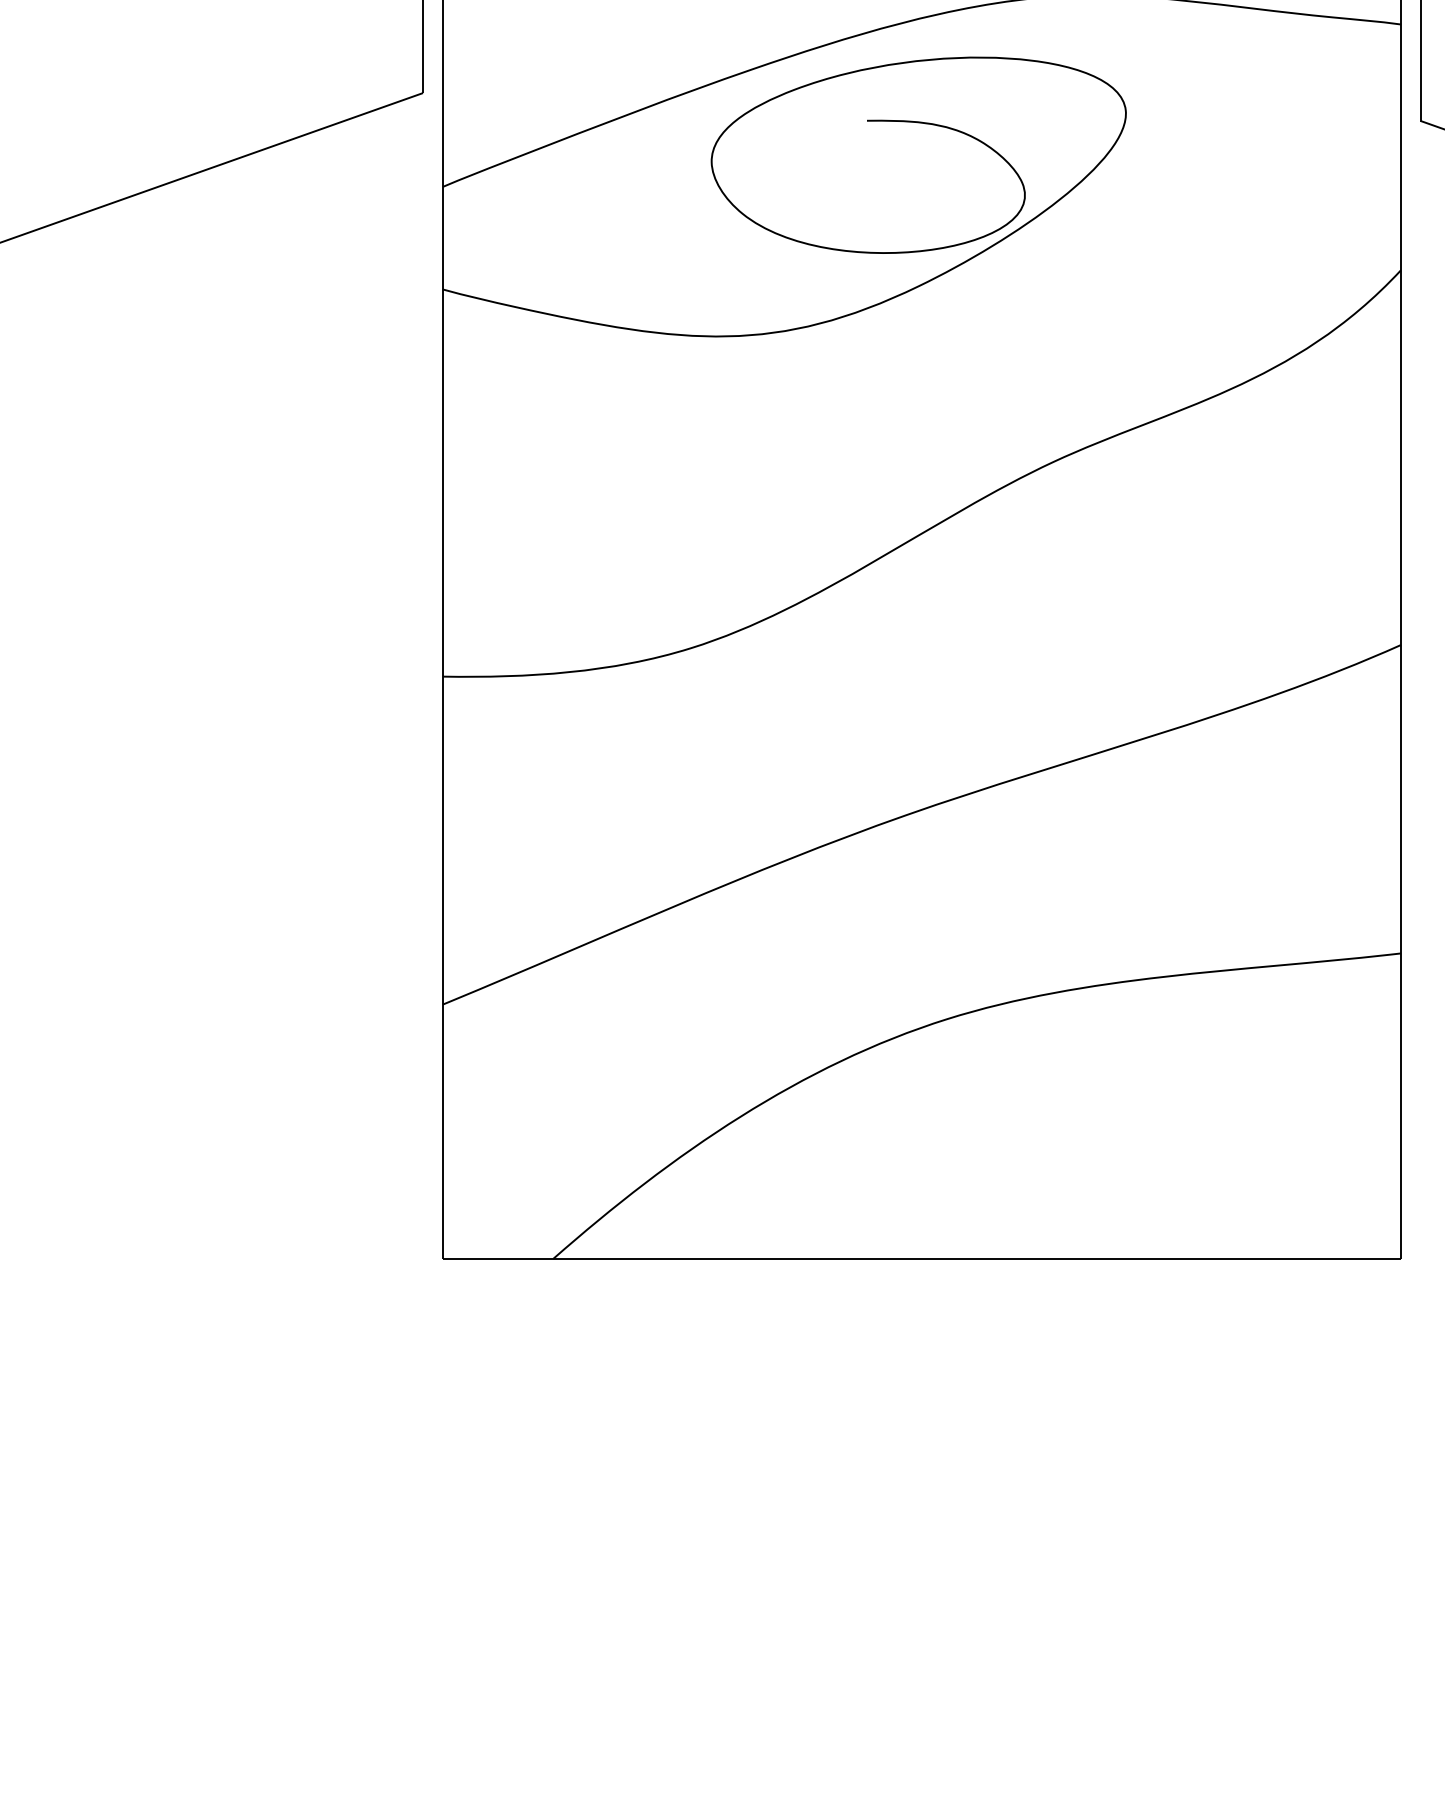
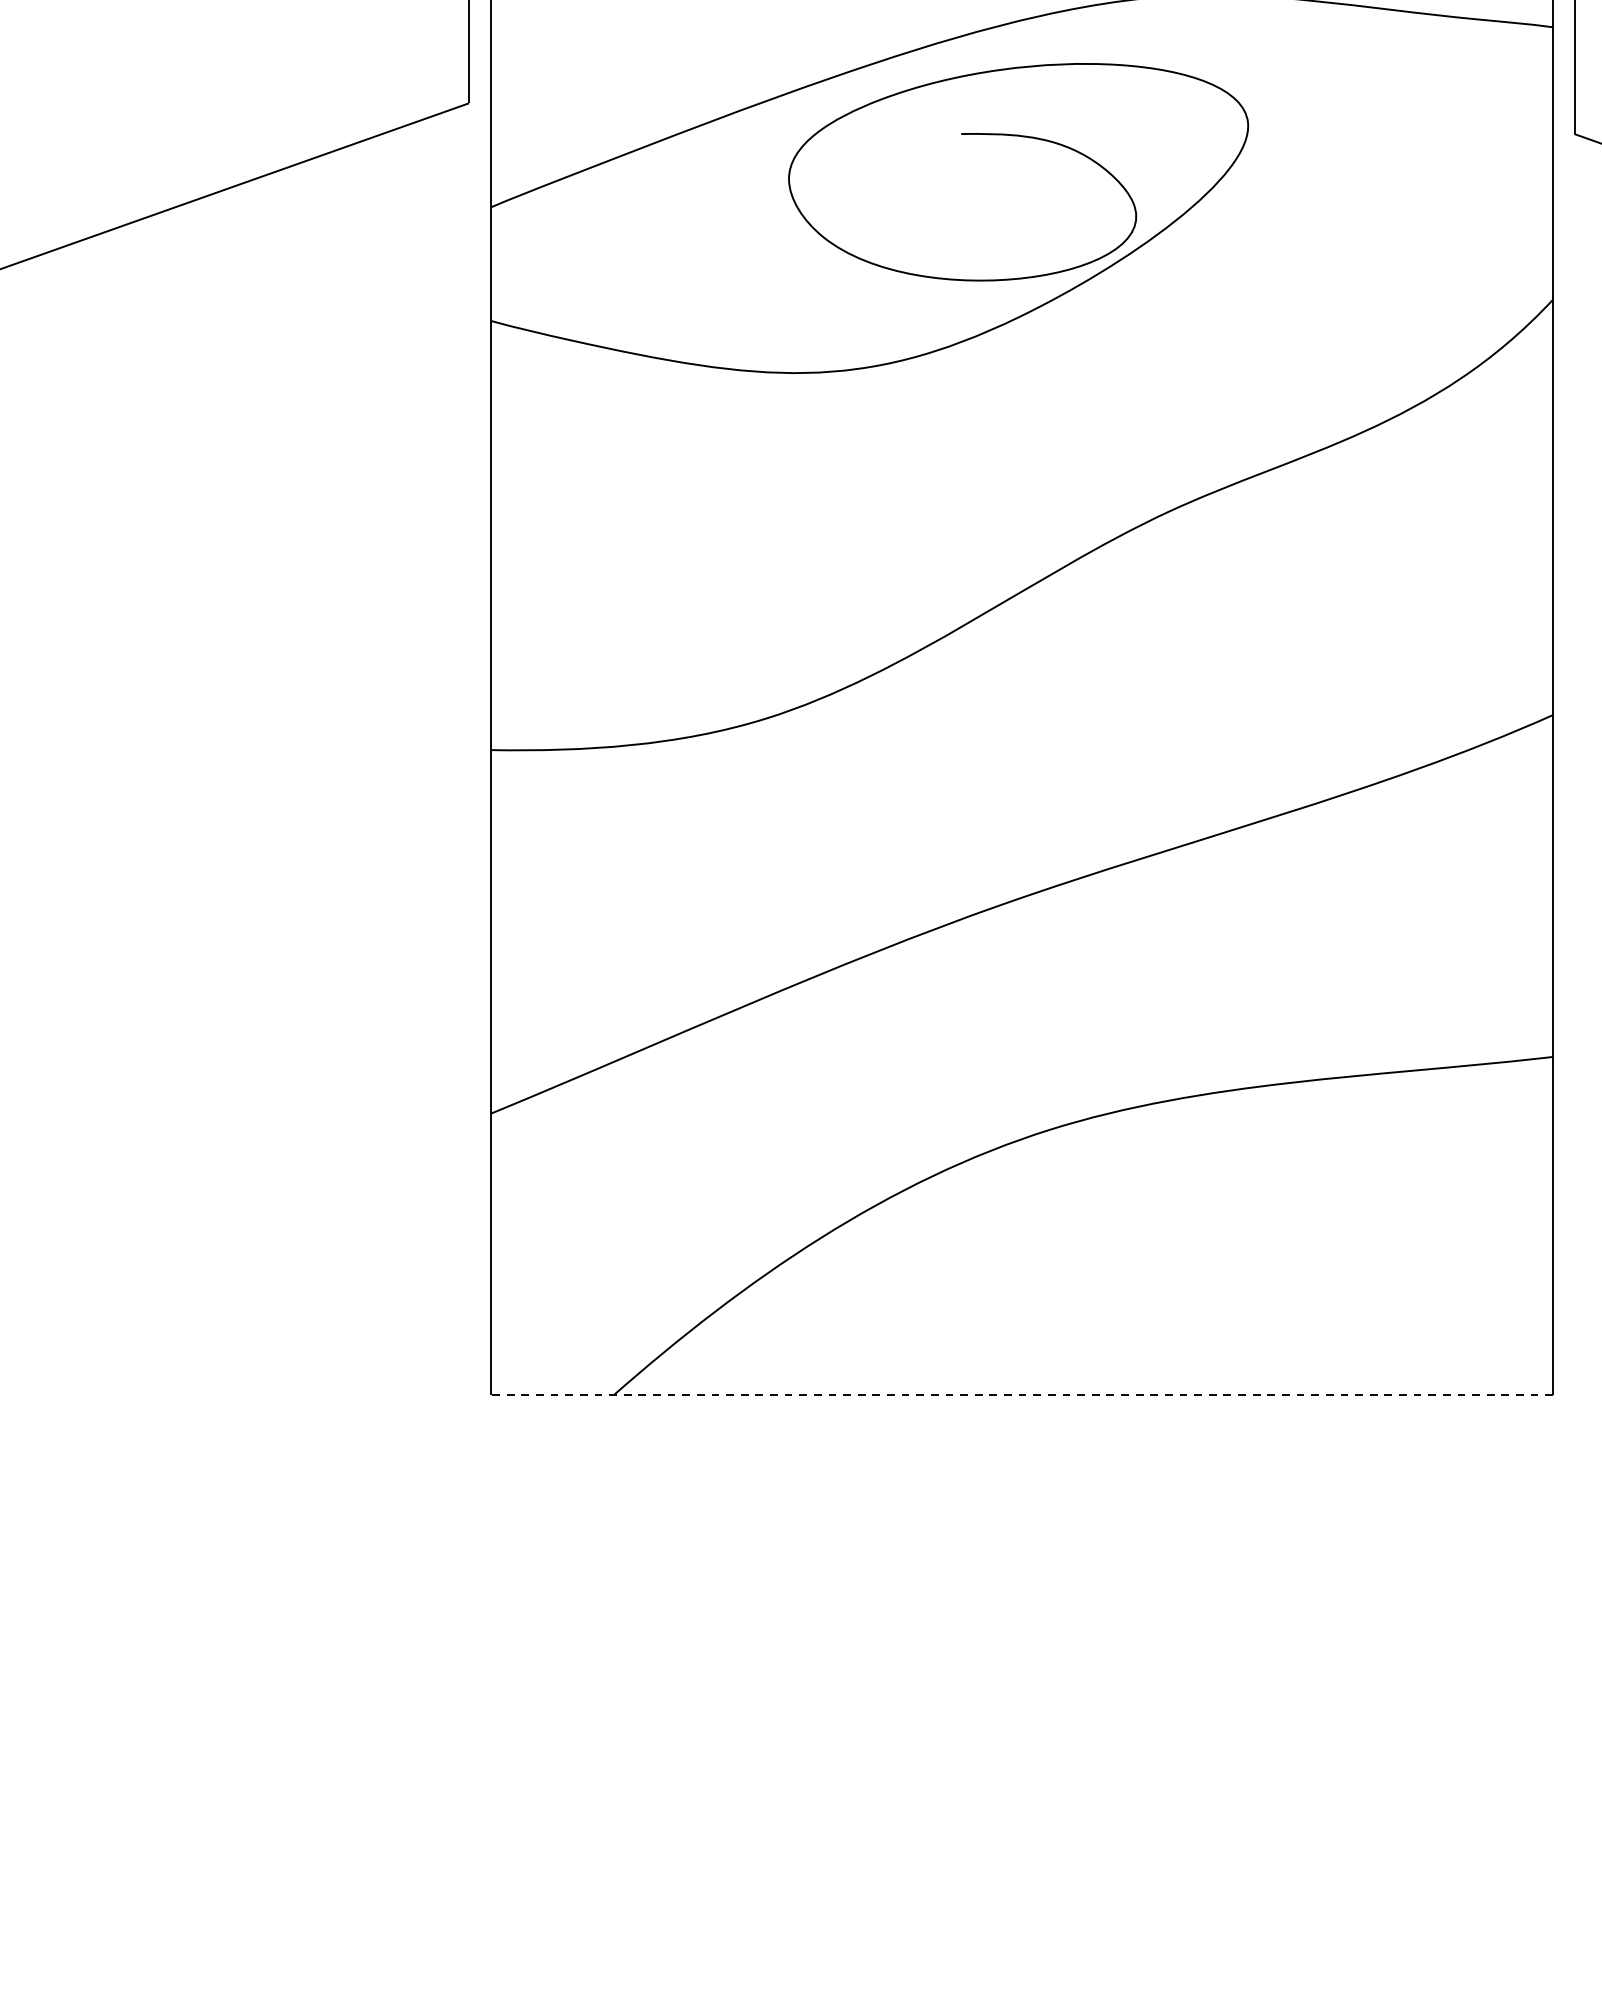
line: (921, 1258) -> (1021, 1395), solid -> dashed

